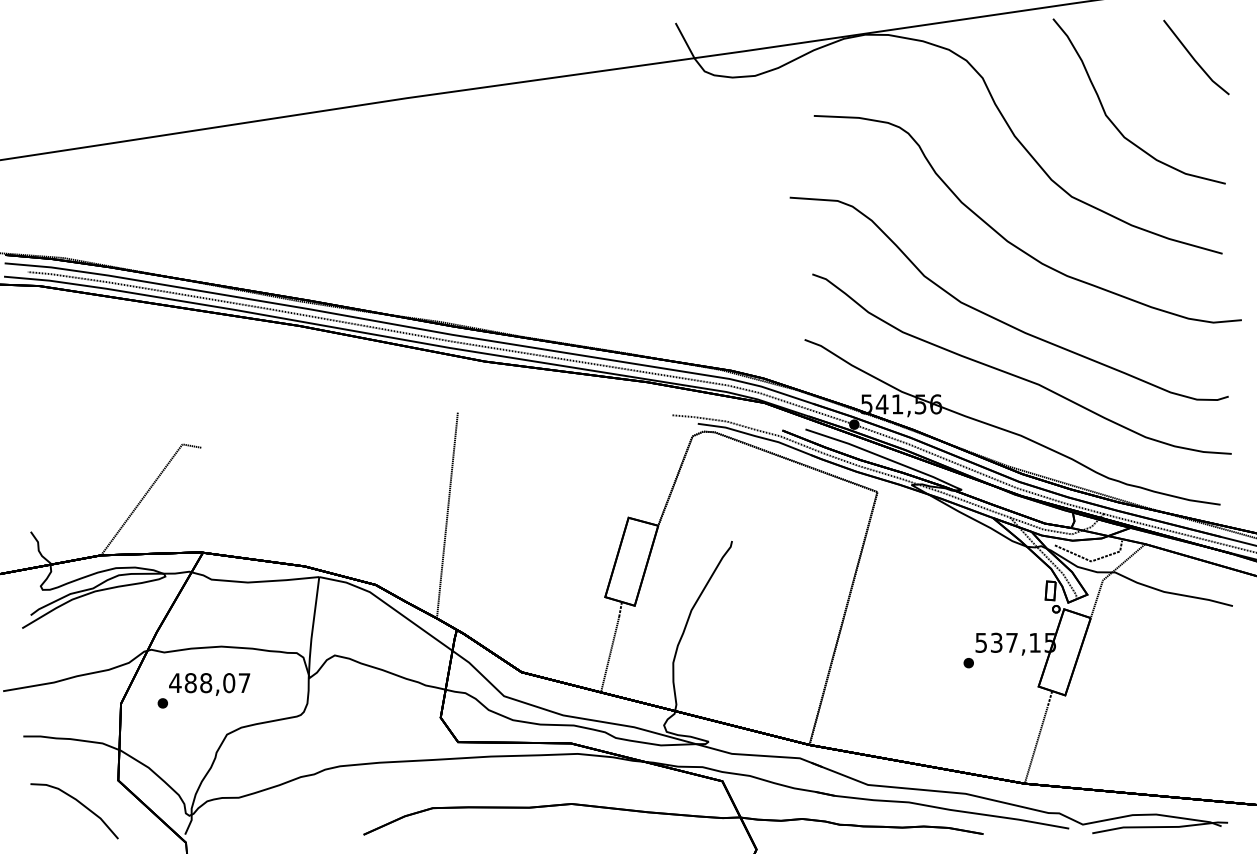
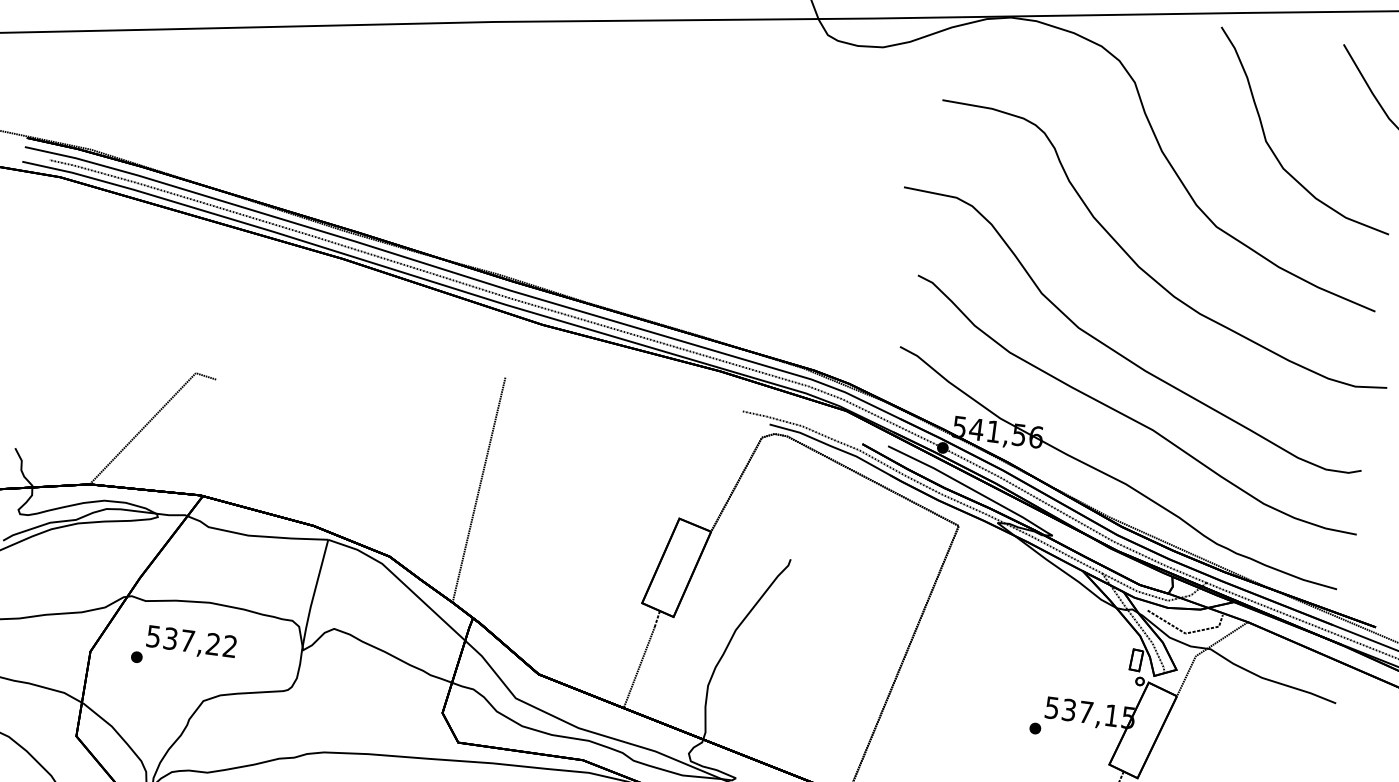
text: (209, 683) -> (191, 641), 488,07 -> 537,22

